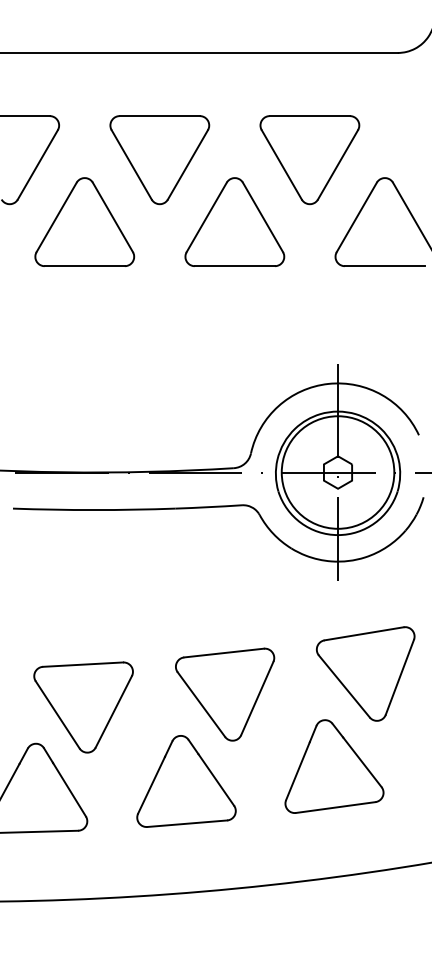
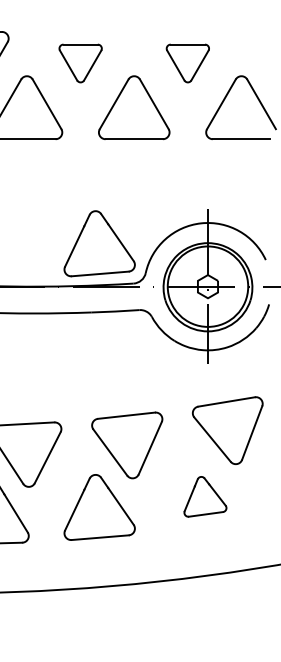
part: (159, 160) -> (80, 63), size x0.6
part: (309, 160) -> (187, 63), size x0.6
part: (186, 412) -> (99, 243), added
part: (334, 766) -> (205, 496), size x0.6

